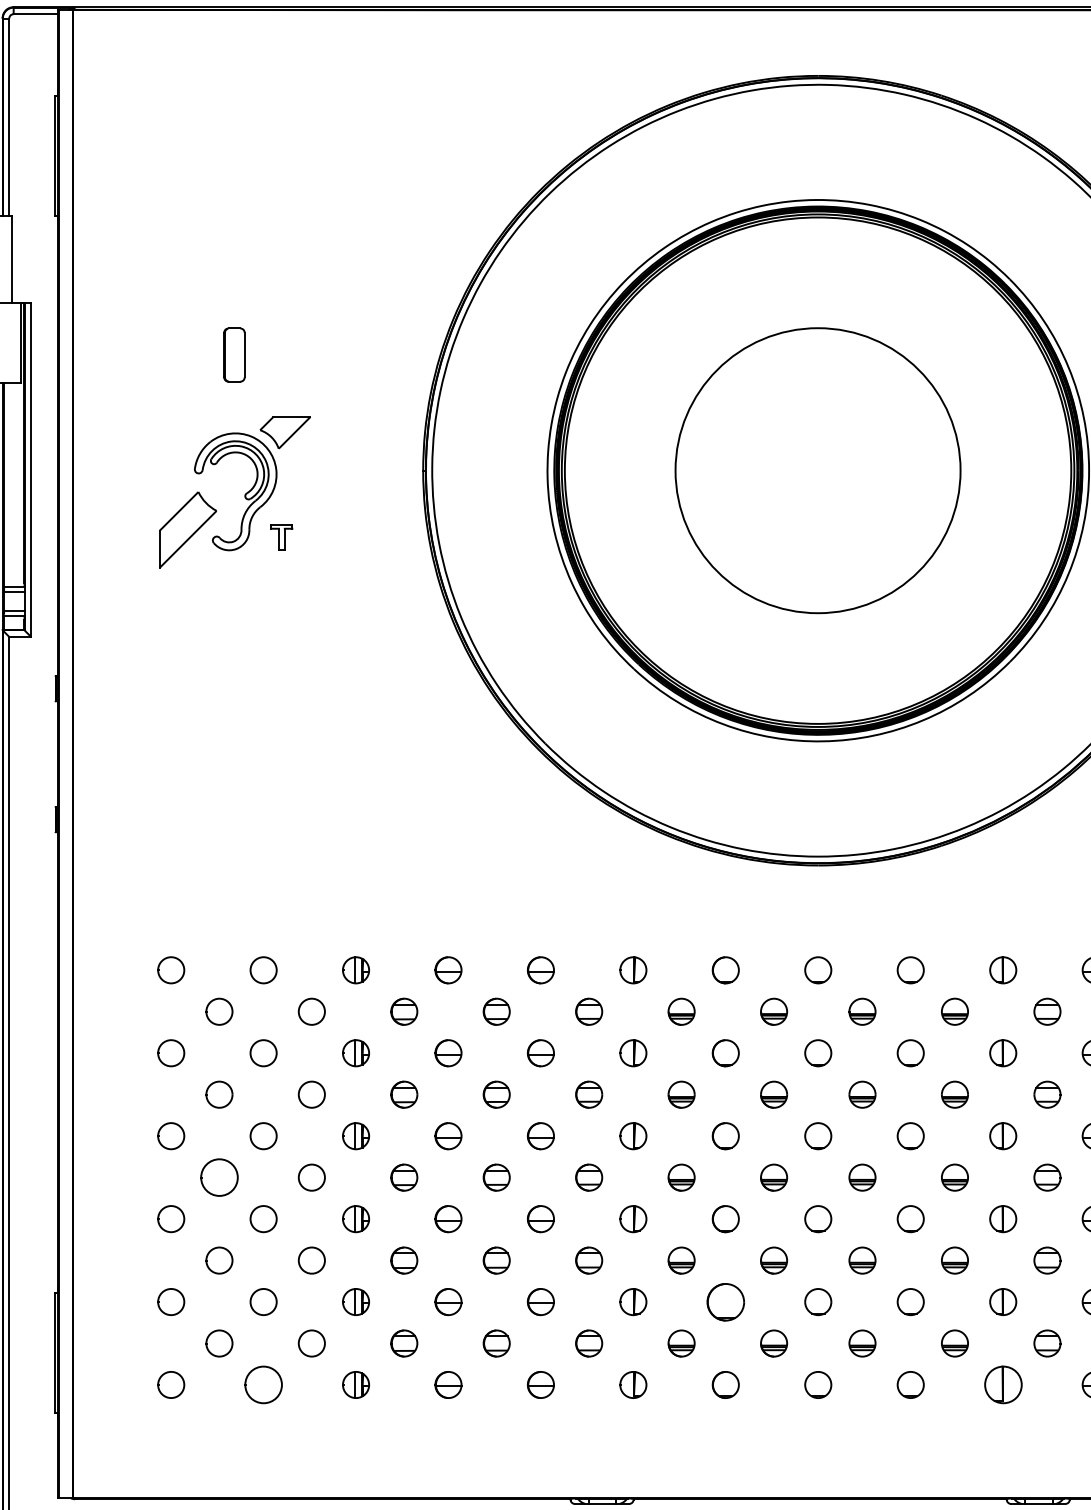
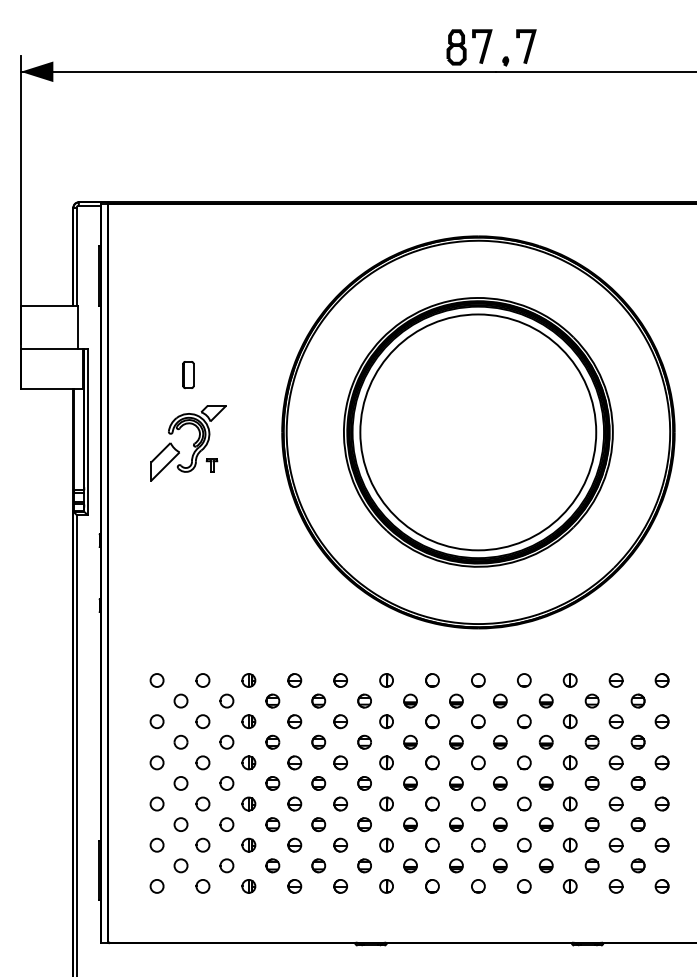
circle: (818, 470) -> (478, 432), size x1.67
part: (218, 1177) -> (180, 783), size x0.71
part: (725, 1300) -> (432, 844), size x0.71
part: (262, 1385) -> (202, 886), size x0.71
part: (1001, 1385) -> (569, 886), size x0.71

